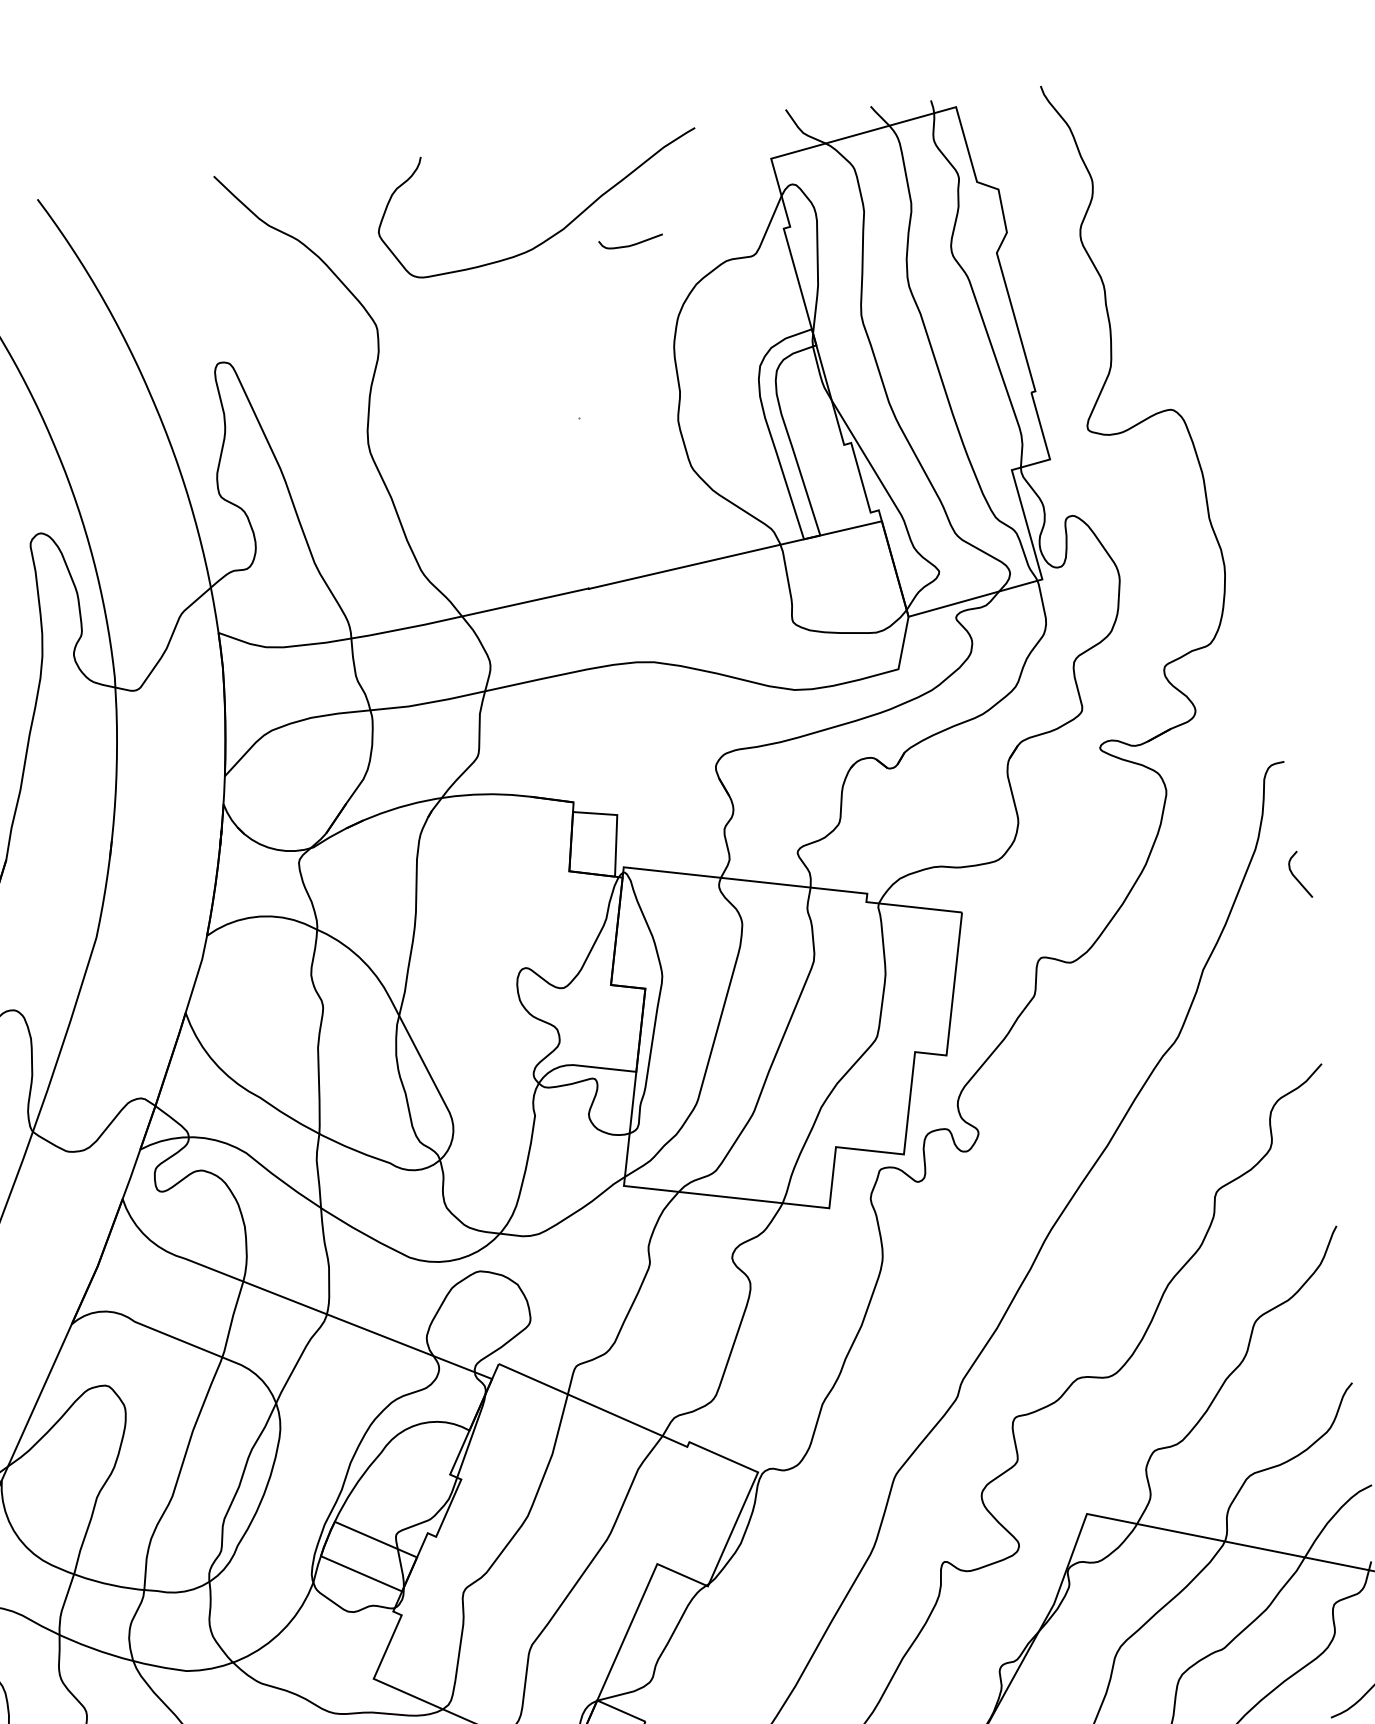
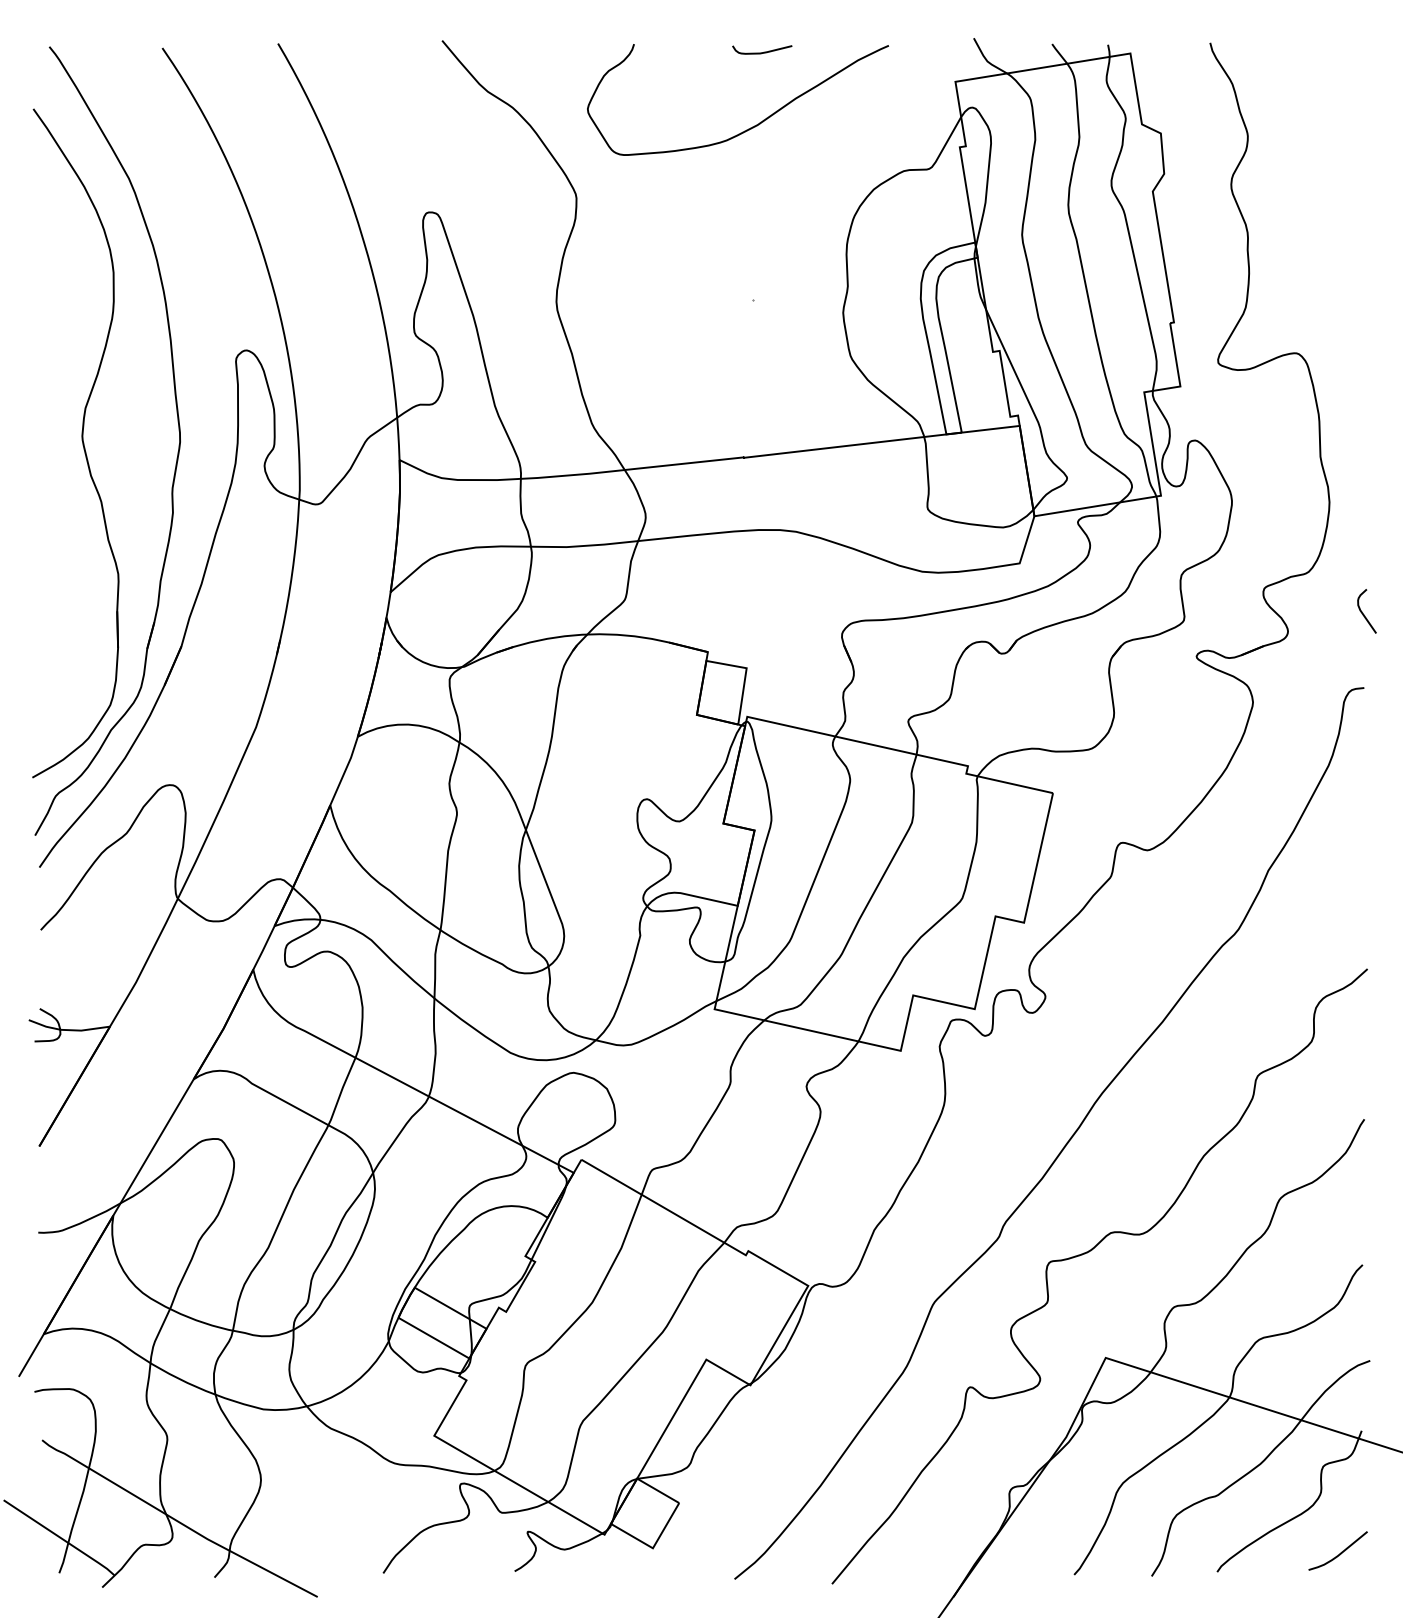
curve: (633, 243) -> (764, 51), moved
curve: (1296, 877) -> (1363, 613), moved

